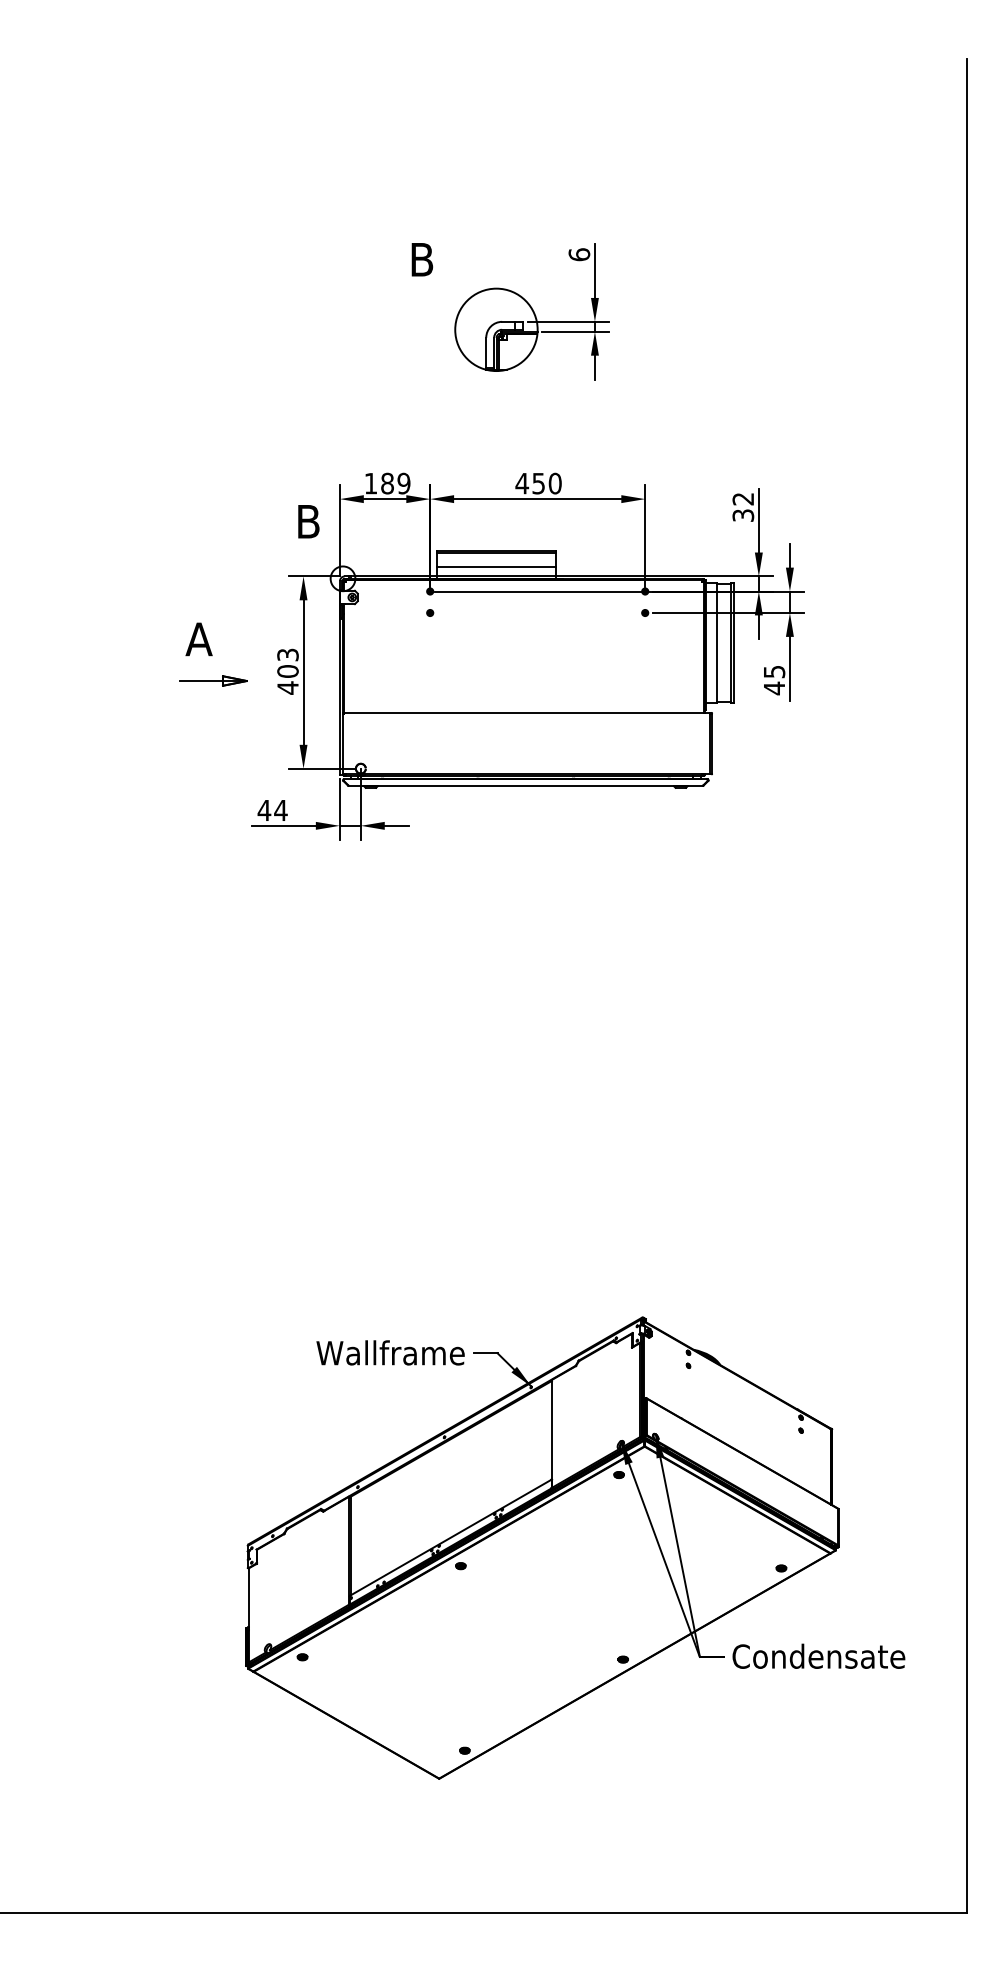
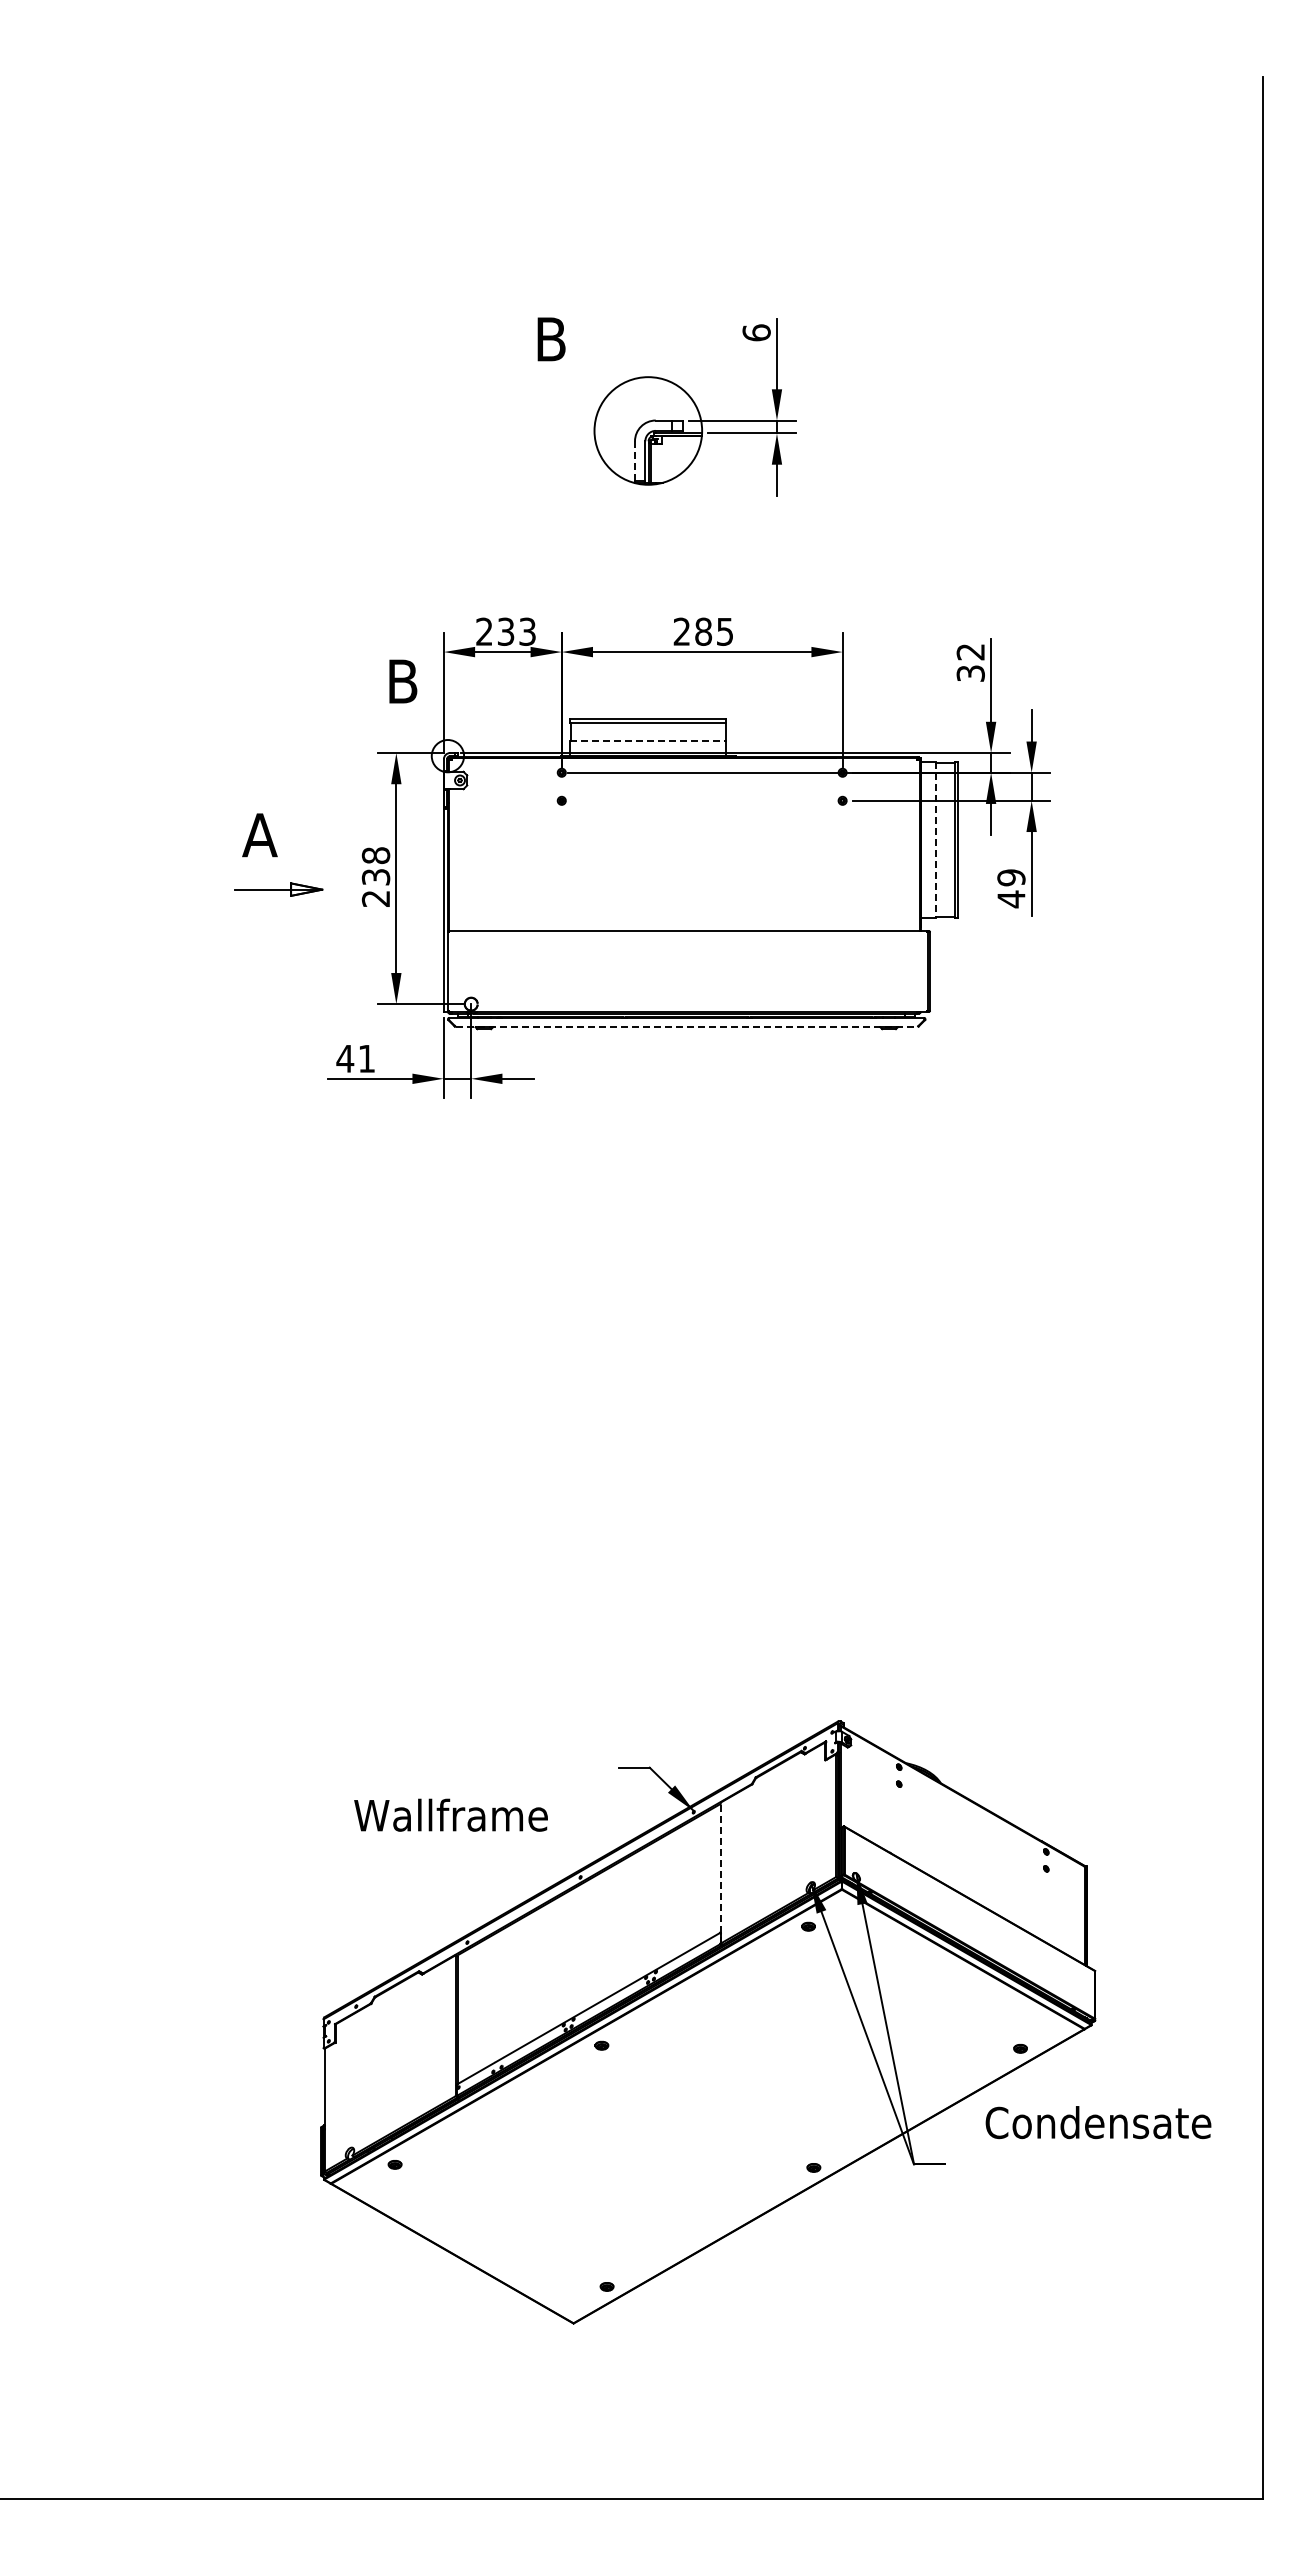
line: (485, 353) -> (634, 461), solid -> dashed
text: (387, 483) -> (505, 631), 189 -> 233
text: (538, 483) -> (703, 631), 450 -> 285
line: (496, 567) -> (648, 741), solid -> dashed
line: (717, 643) -> (936, 840), solid -> dashed
text: (287, 671) -> (375, 877), 403 -> 238
text: (774, 671) -> (1011, 877), 45 -> 49
line: (526, 785) -> (687, 1026), solid -> dashed
text: (280, 810) -> (366, 1058), 44 -> 41
text: (390, 1352) -> (450, 1814), moved
line: (551, 1433) -> (720, 1872), solid -> dashed
text: (818, 1656) -> (1098, 2122), moved

